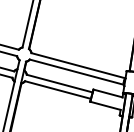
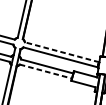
line: (78, 65) -> (62, 52), solid -> dashed
line: (58, 90) -> (46, 71), solid -> dashed

